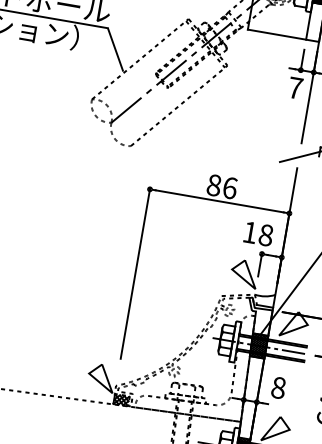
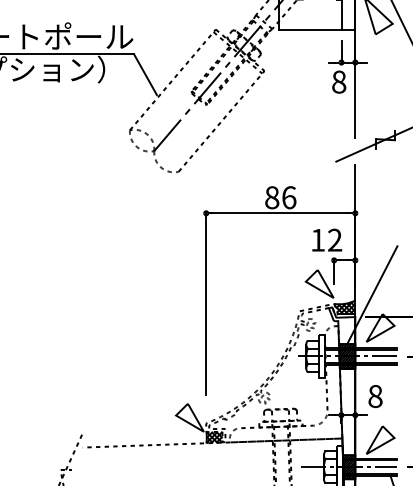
text: (295, 87) -> (339, 81), 7 -> 8
text: (266, 234) -> (335, 239), 18 -> 12
hatch: (264, 299) -> (344, 307), added

